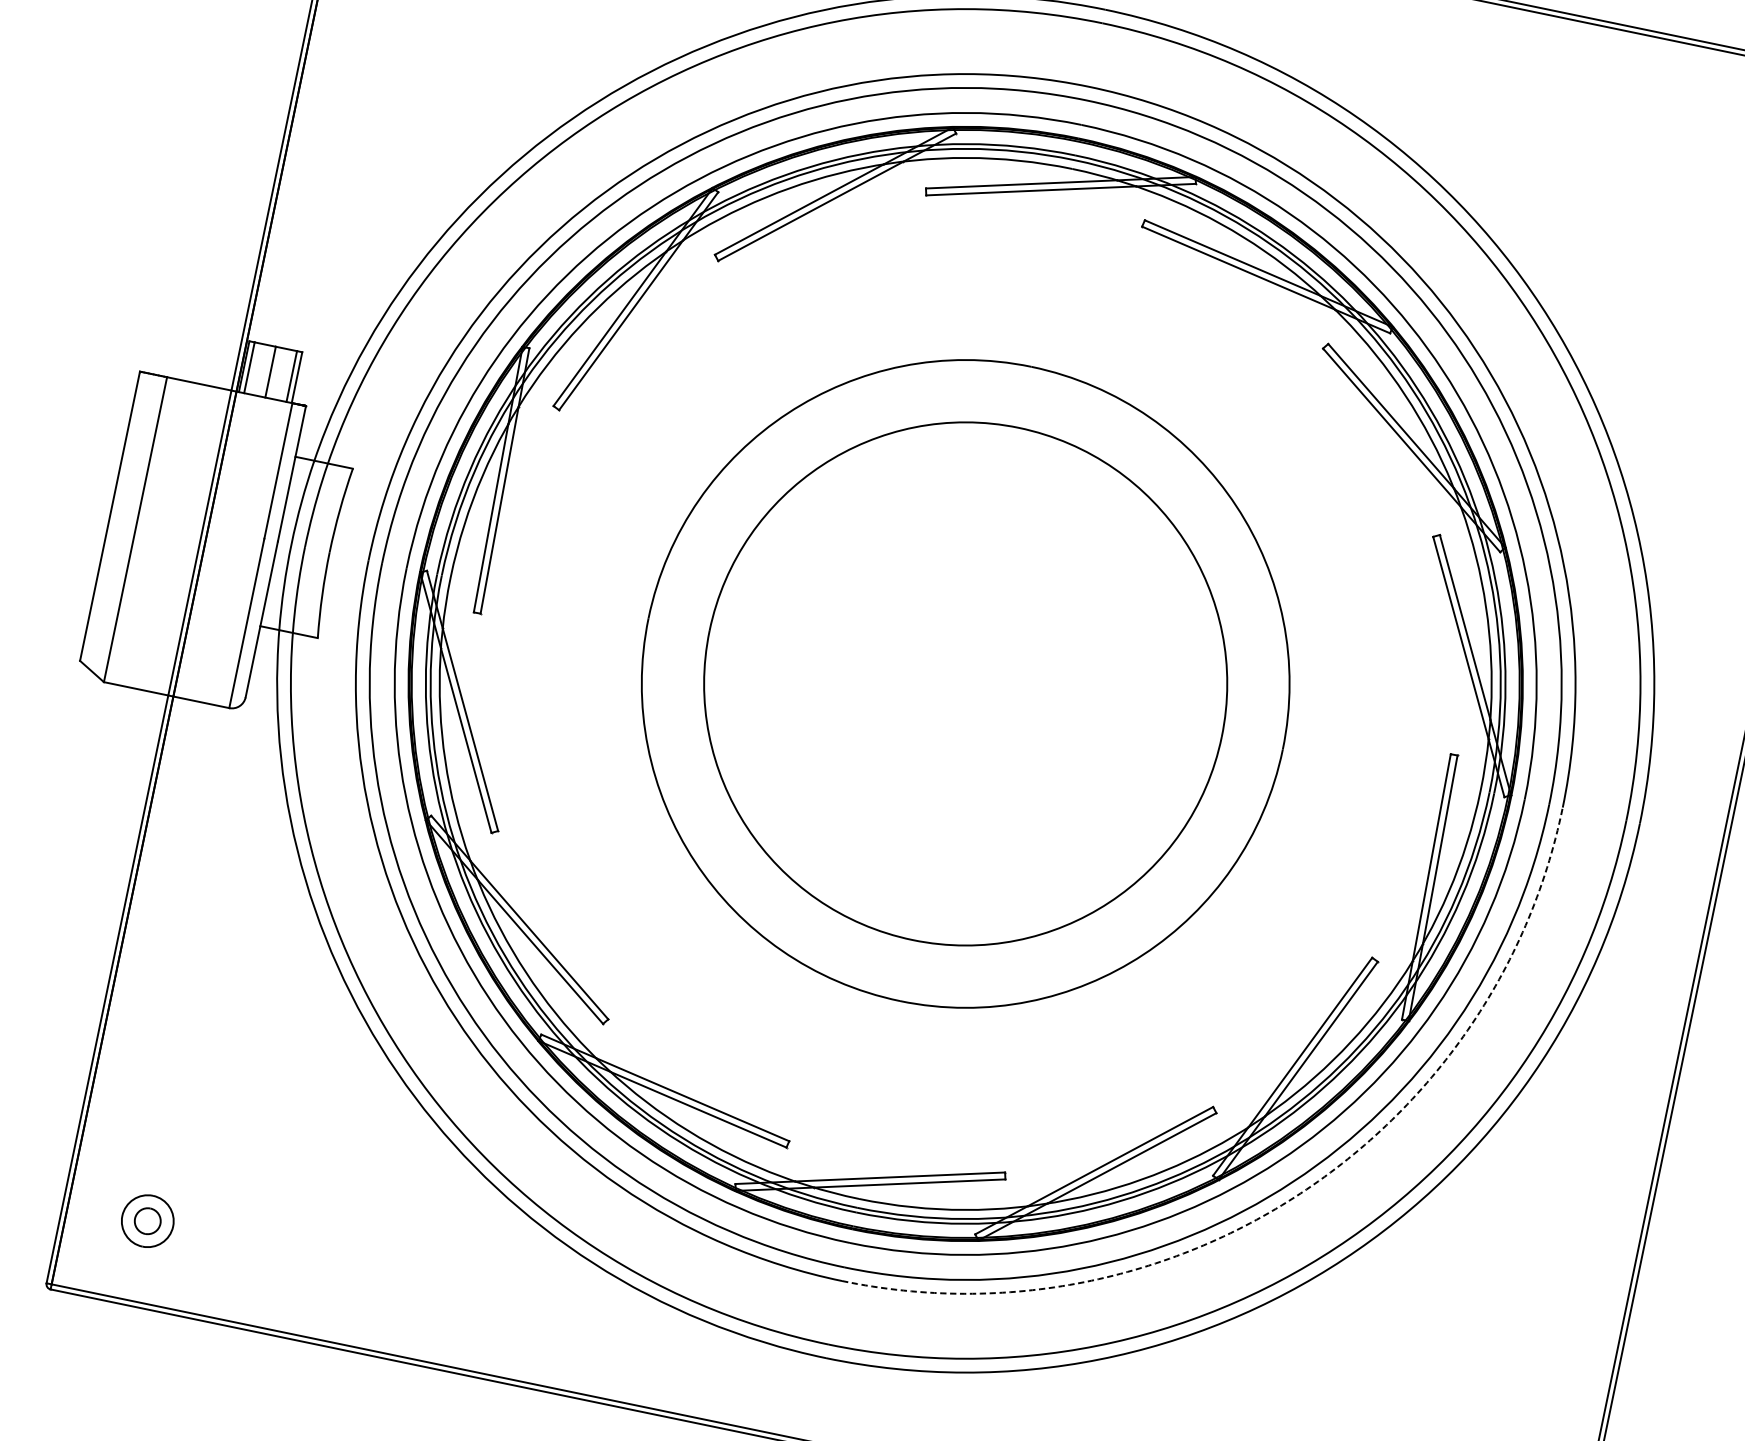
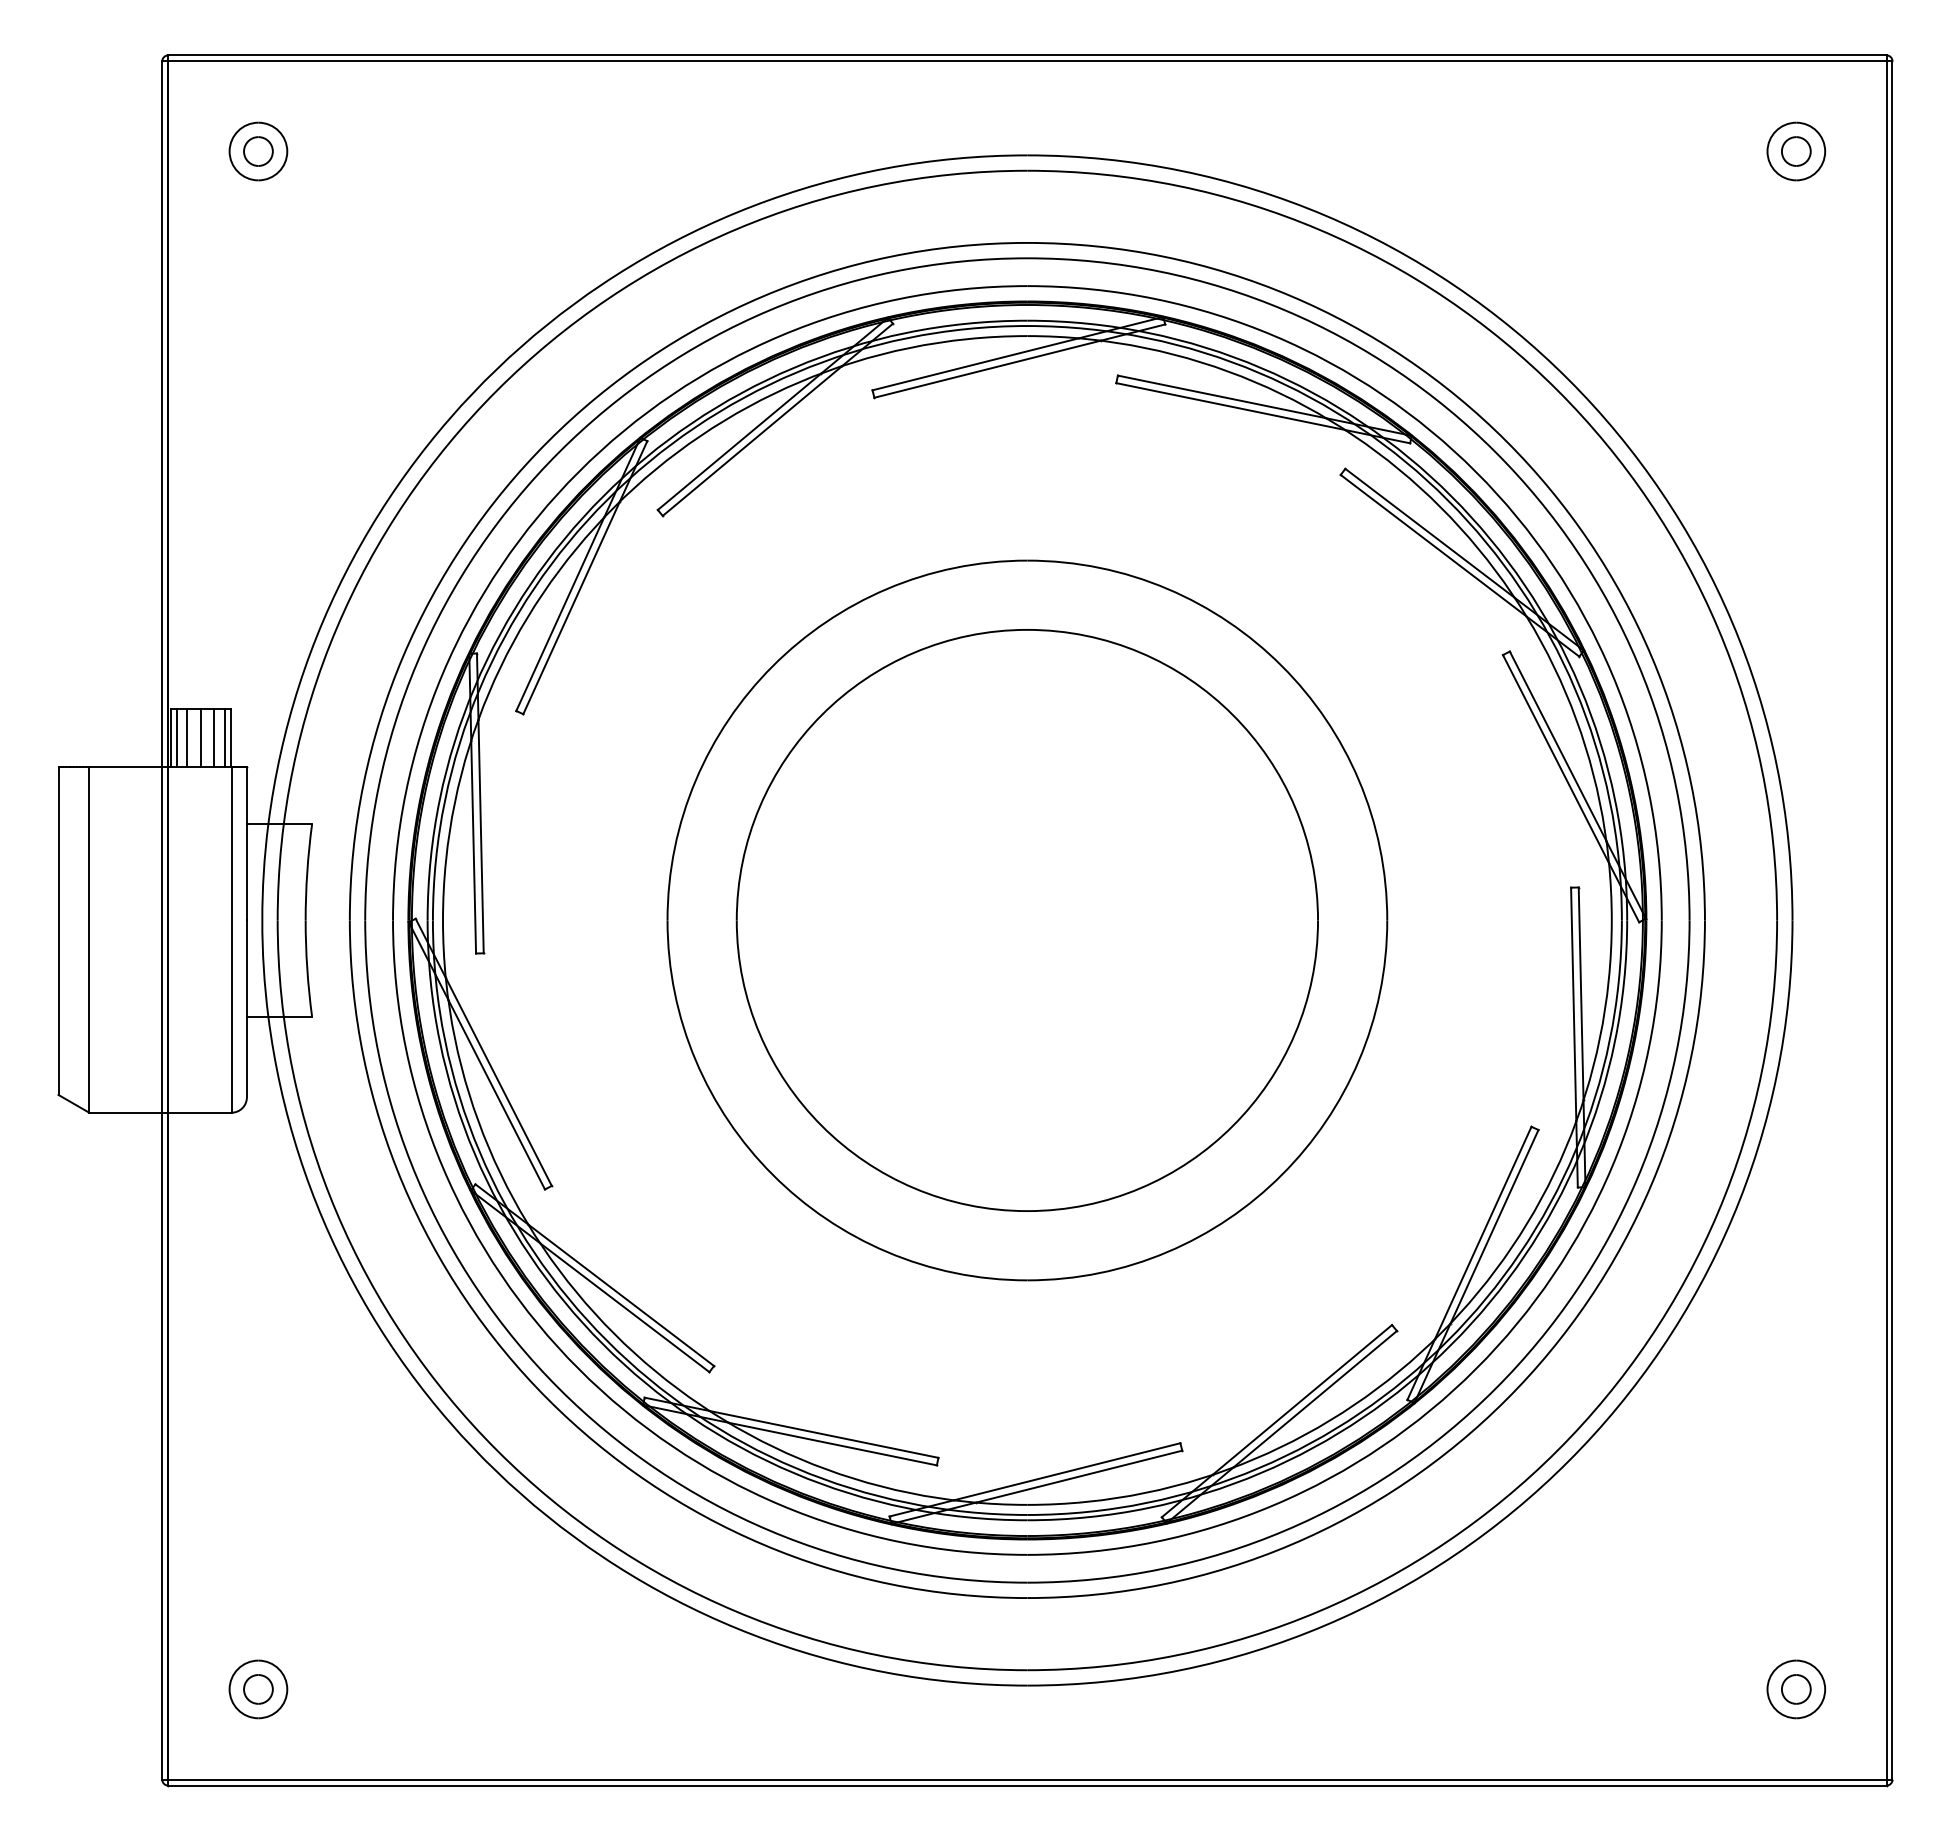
line: (258, 369) -> (187, 737), added
line: (282, 374) -> (214, 737), added
arc: (1300, 1193) -> (1506, 1399), dashed -> solid

